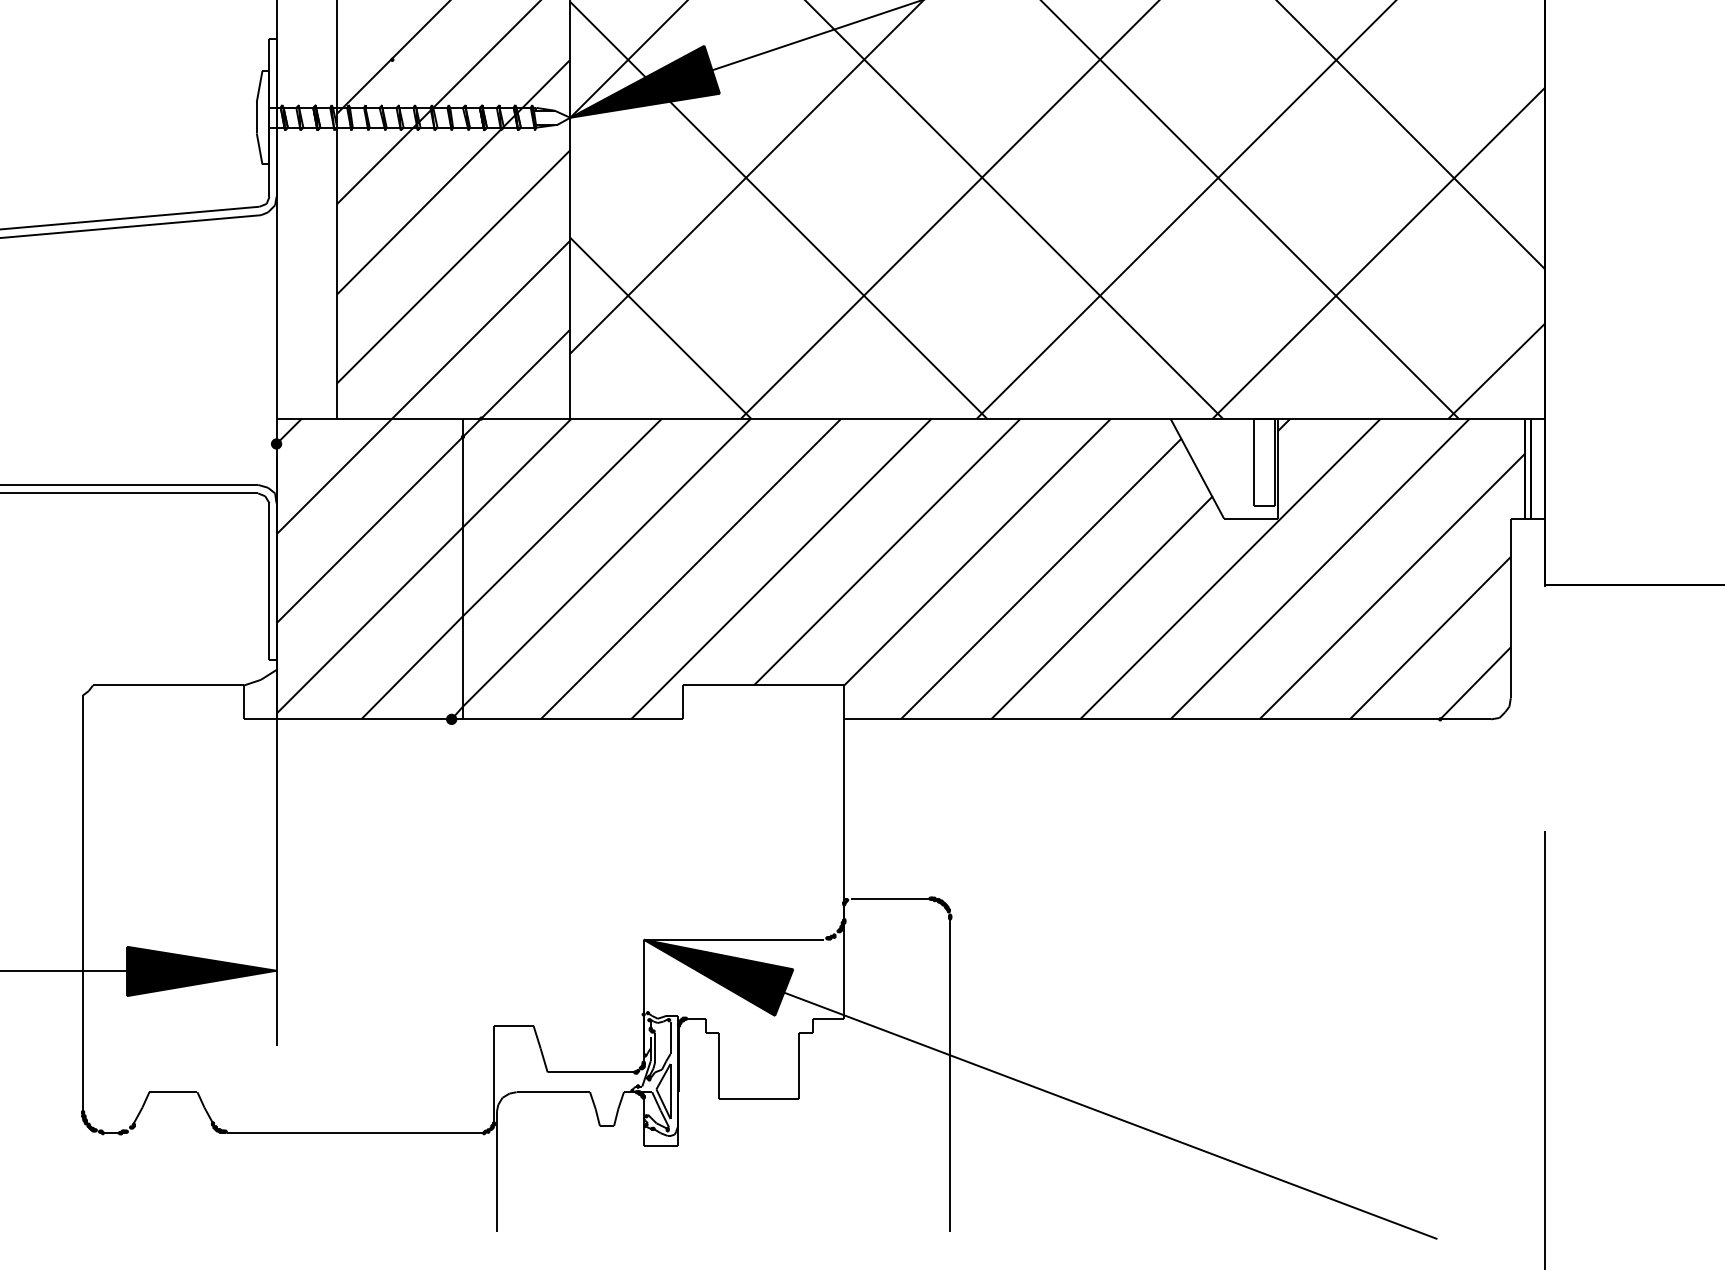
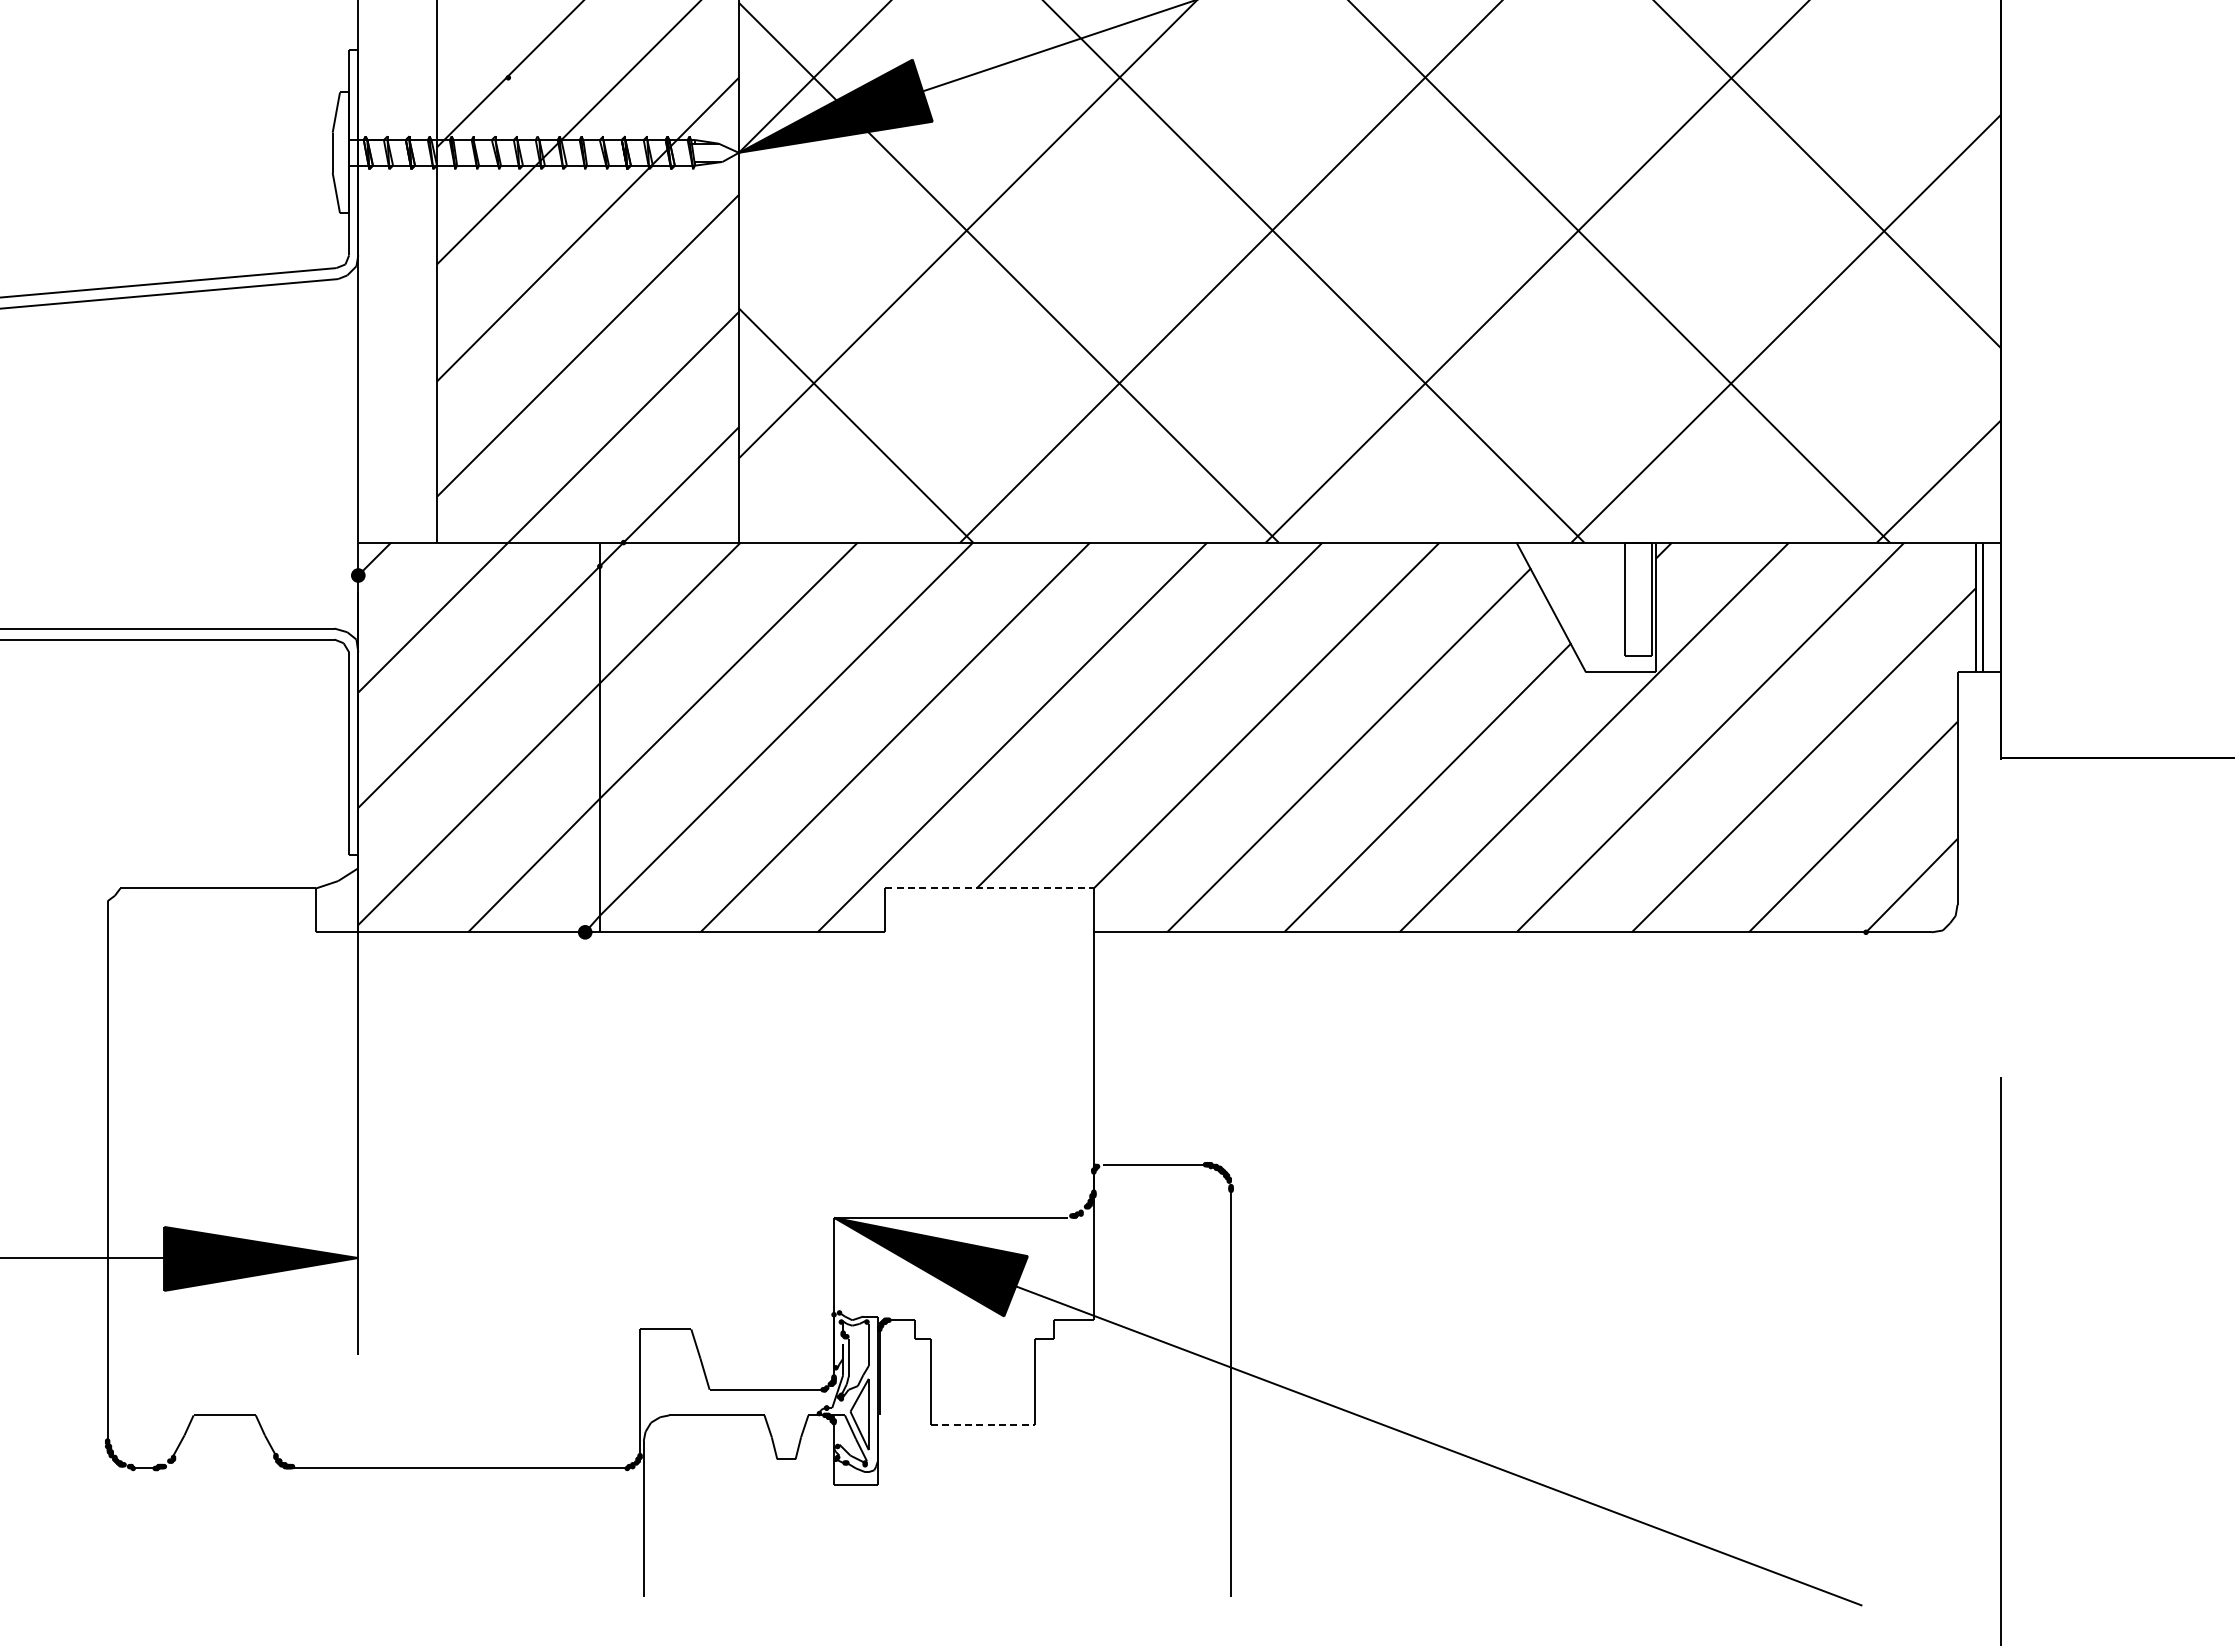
line: (764, 685) -> (990, 888), solid -> dashed
line: (759, 1099) -> (984, 1424), solid -> dashed

